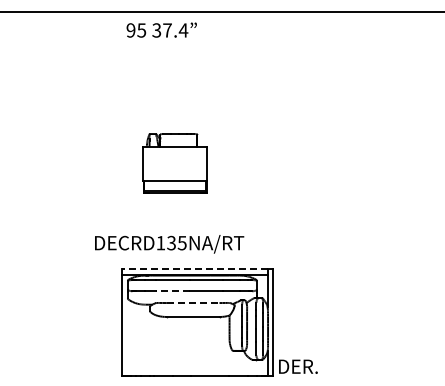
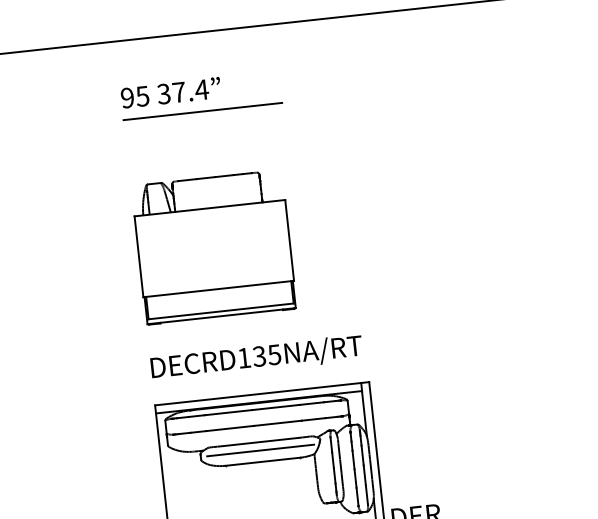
text: (161, 29) -> (170, 91), moved
line: (177, 67) -> (202, 111), added
part: (174, 163) -> (213, 247), size x1.67
text: (169, 244) -> (256, 358), moved
line: (194, 269) -> (257, 394), dashed -> solid
line: (172, 291) -> (230, 428), dashed -> solid
line: (193, 303) -> (261, 442), dashed -> solid
line: (192, 308) -> (260, 449), added

